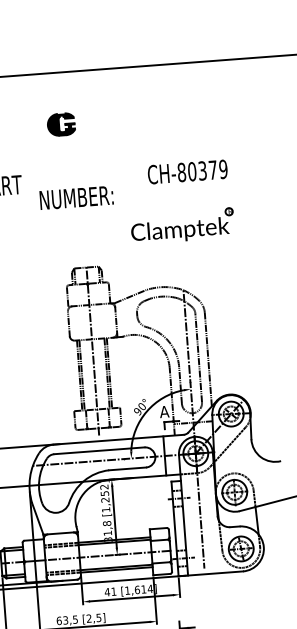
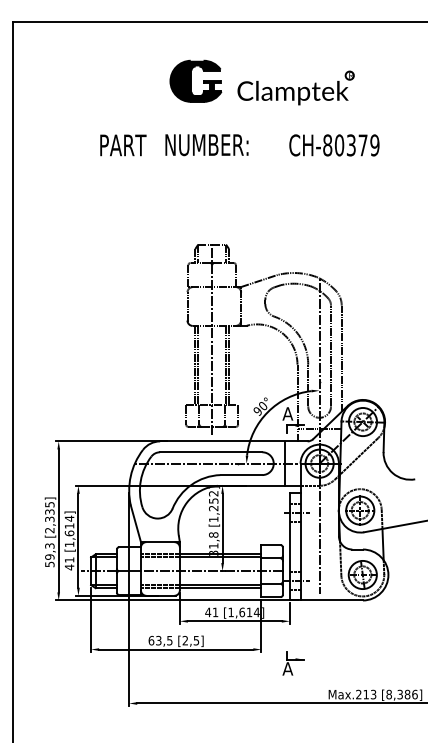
part: (60, 124) -> (195, 80), size x1.67
text: (76, 198) -> (206, 145), moved
part: (182, 225) -> (295, 87), moved

